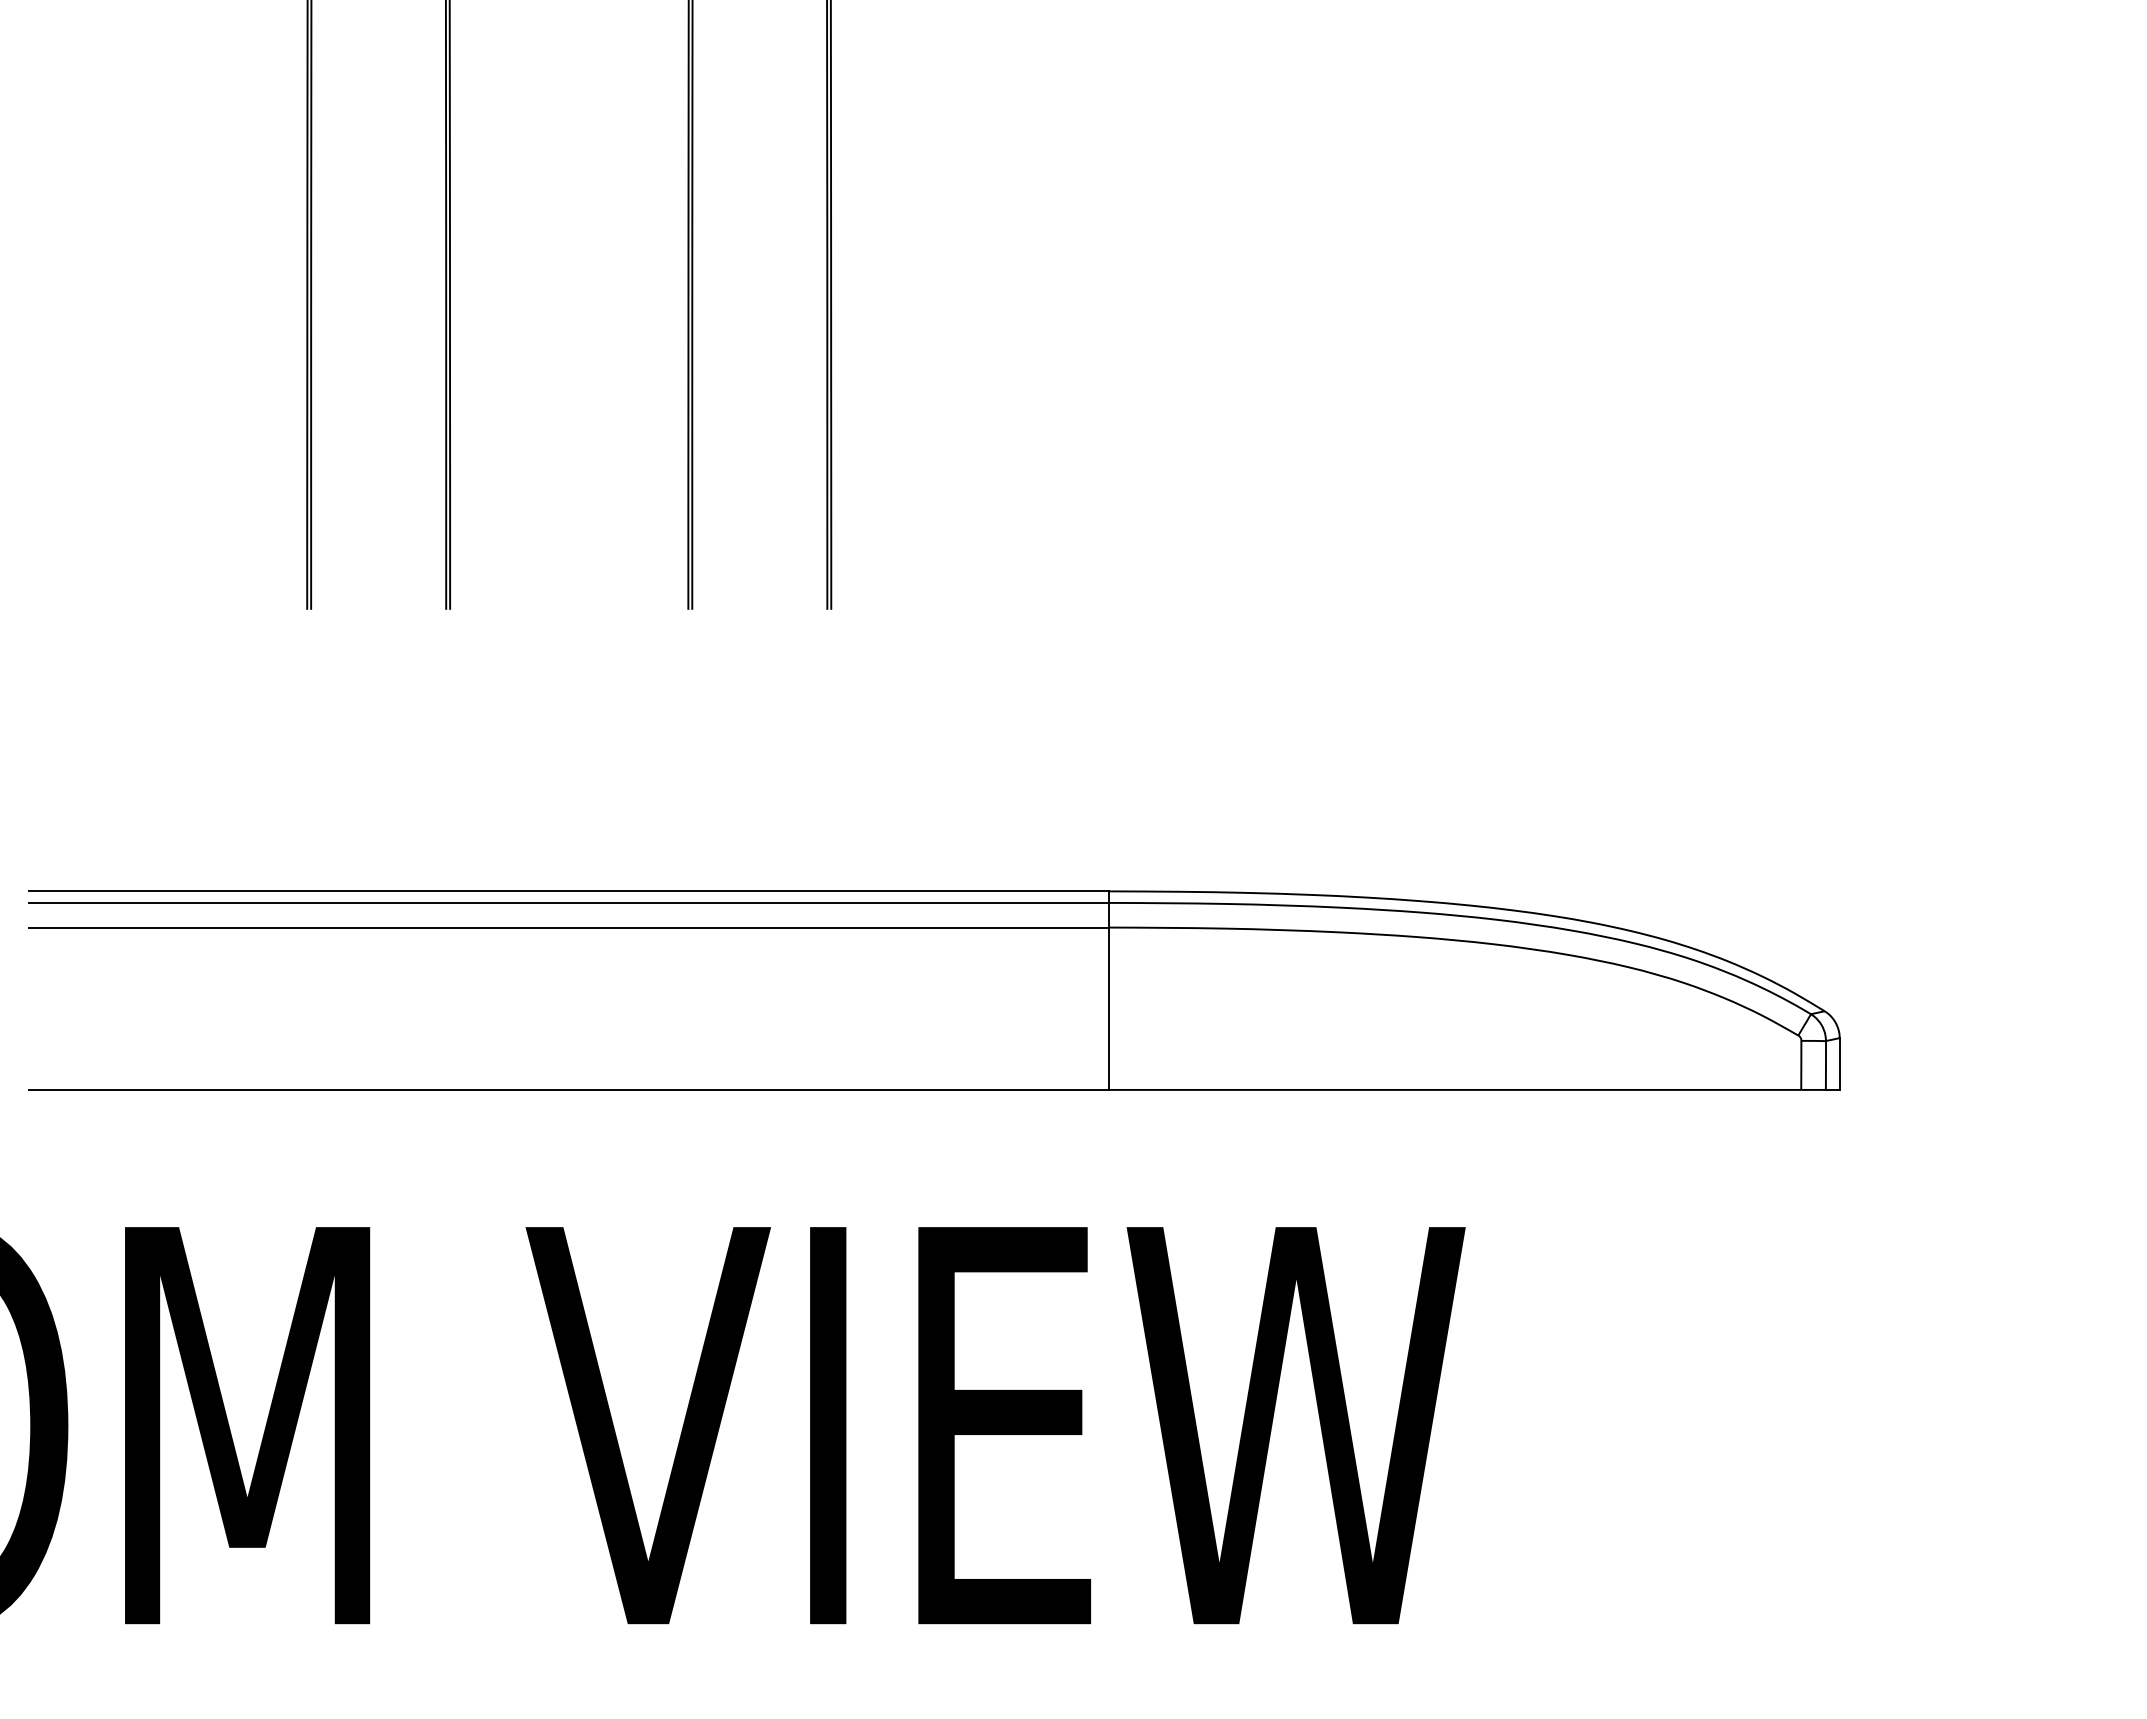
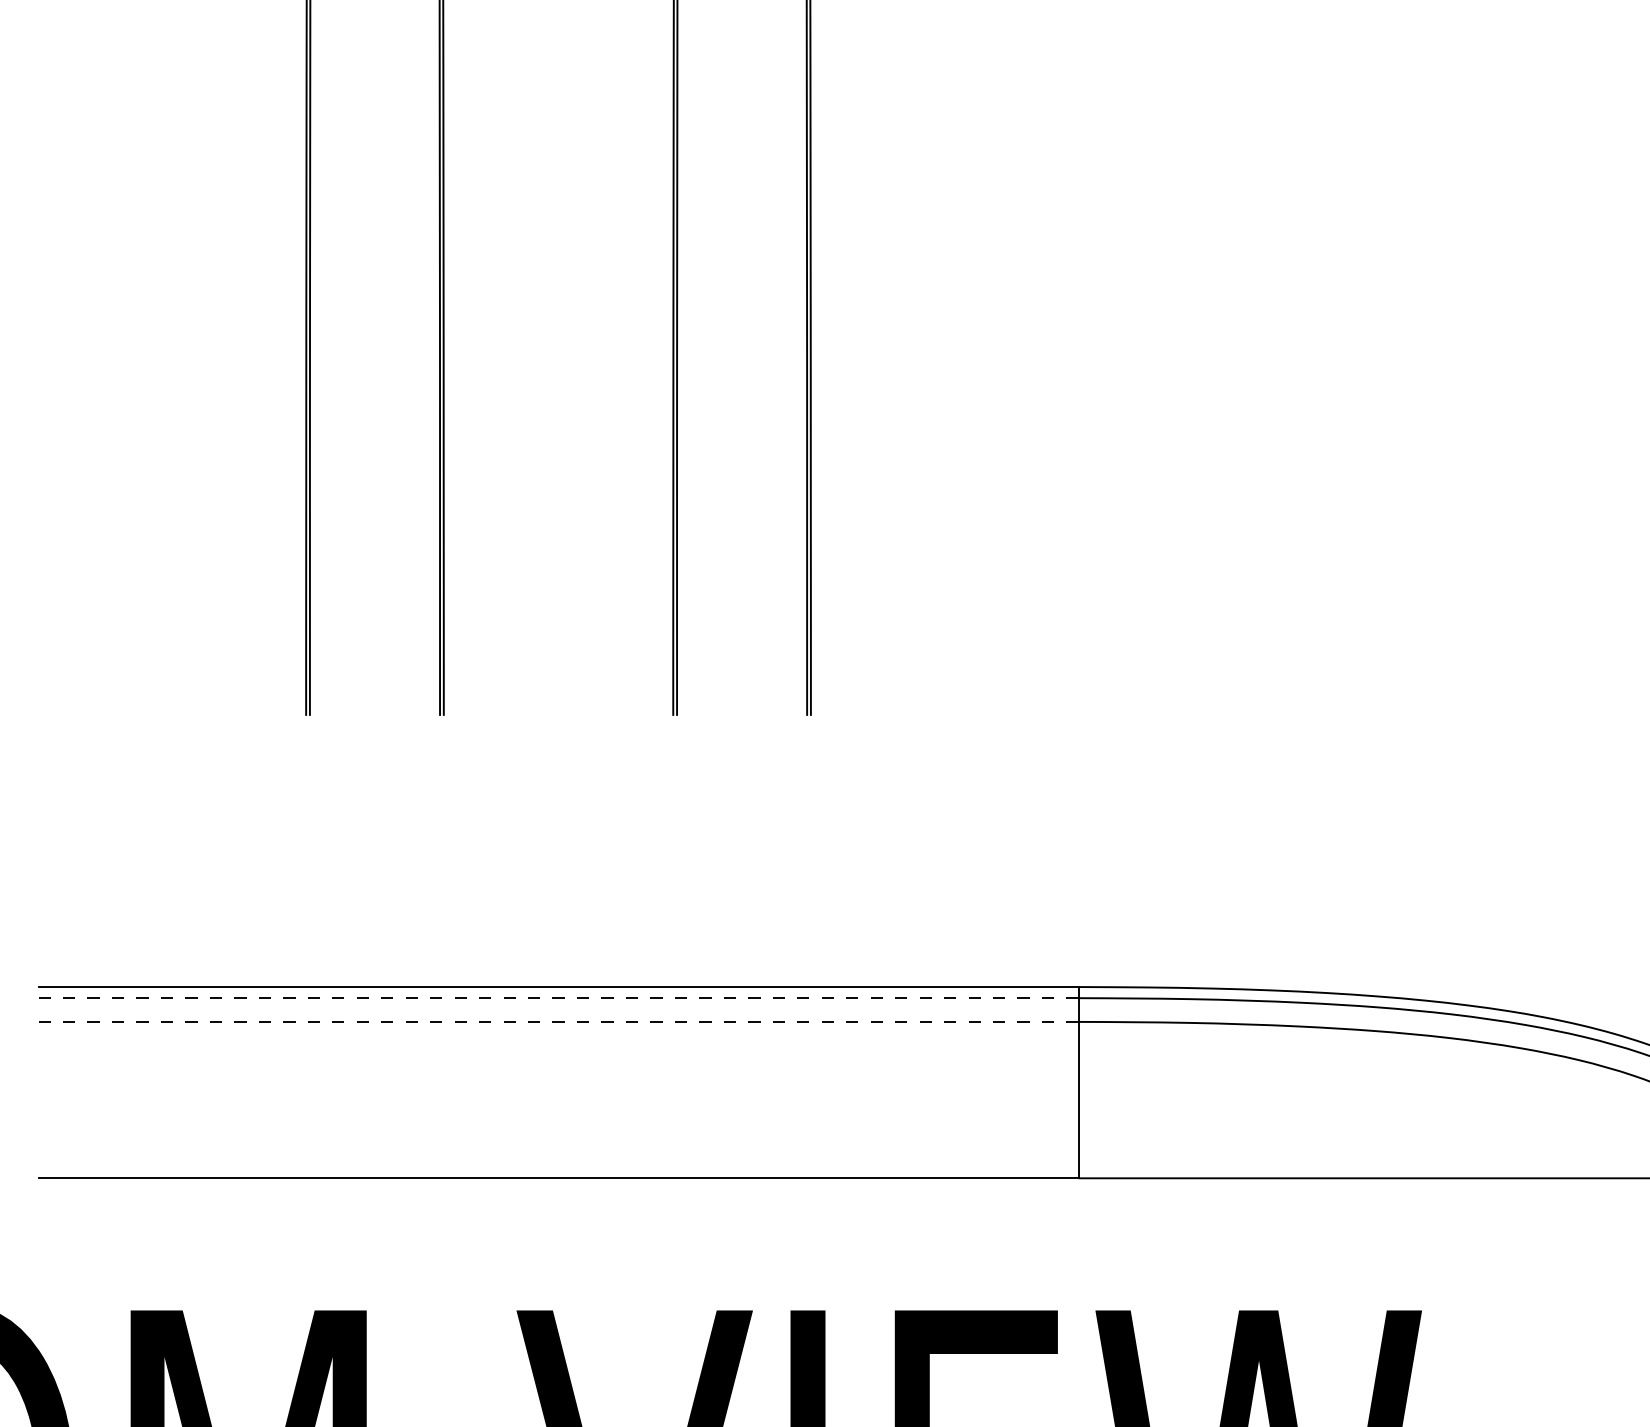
line: (569, 902) -> (558, 997), solid -> dashed
line: (569, 927) -> (558, 1021), solid -> dashed

